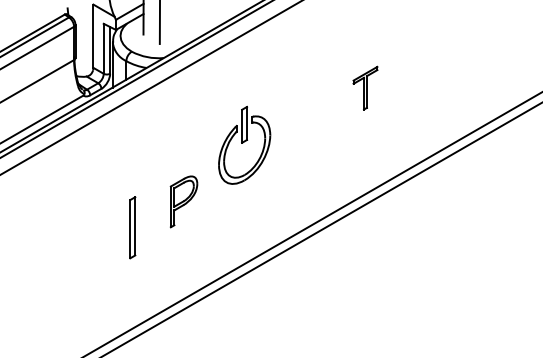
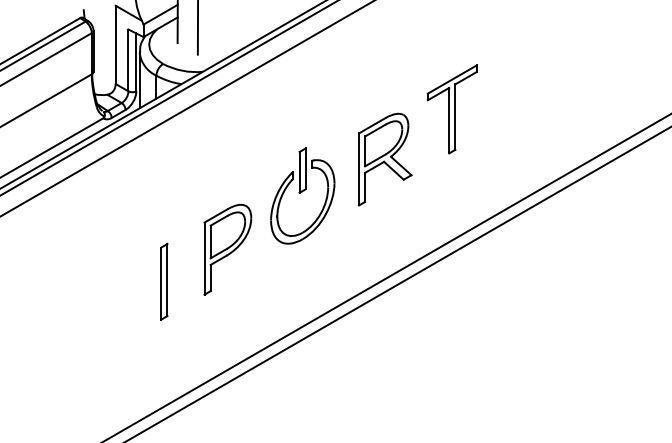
part: (365, 87) -> (452, 108), size x1.67
part: (311, 128) -> (385, 159), added
part: (244, 144) -> (302, 194), moved
part: (183, 201) -> (227, 249), size x1.43

